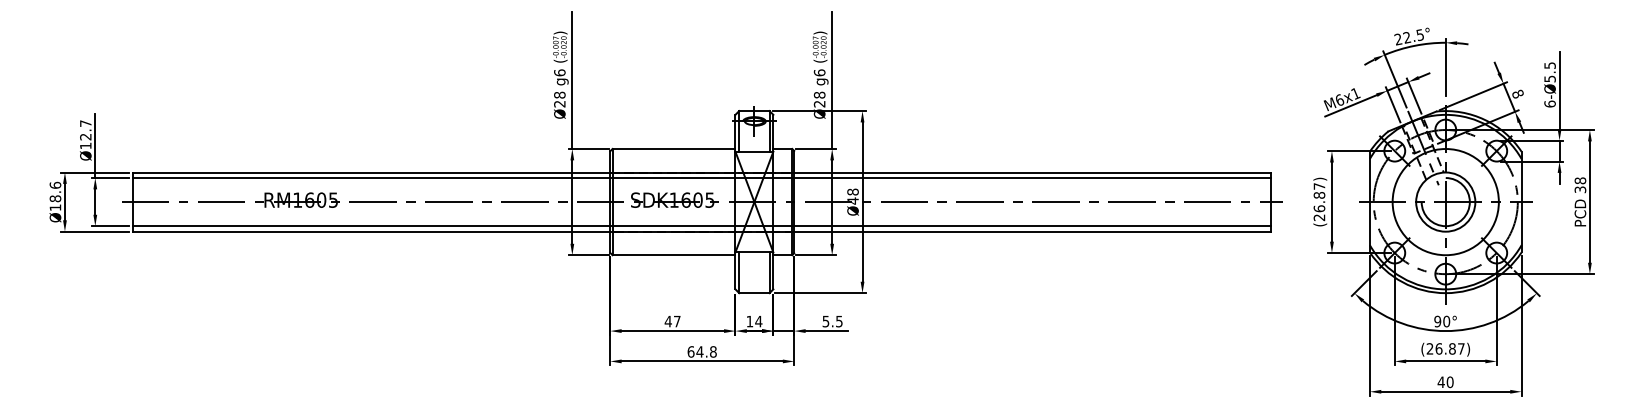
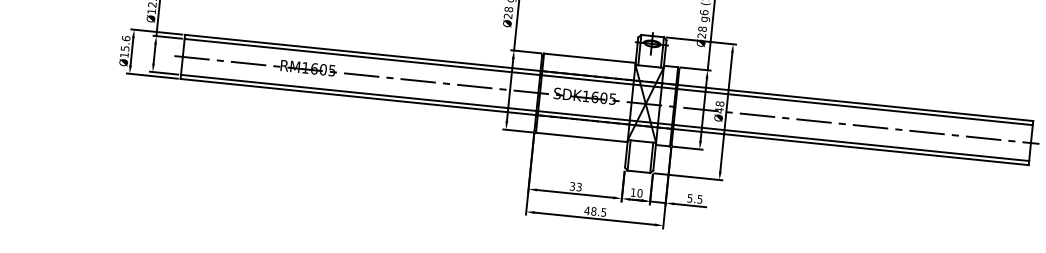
text: (55, 198) -> (125, 48), Ø18.6 -> Ø15.6
text: (672, 321) -> (575, 186), 47 -> 33
text: (758, 321) -> (639, 193), 14 -> 10
text: (701, 351) -> (595, 211), 64.8 -> 48.5

